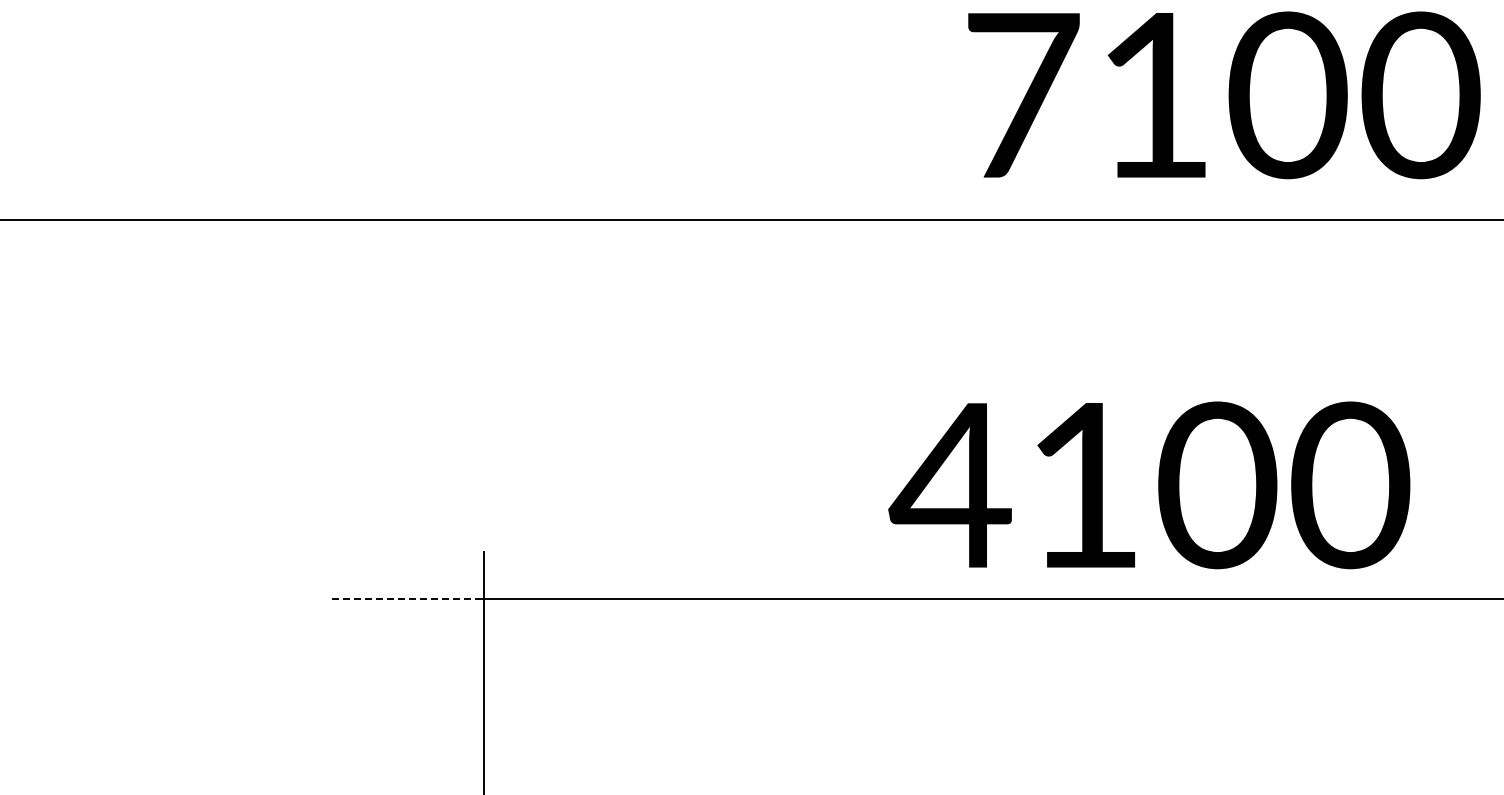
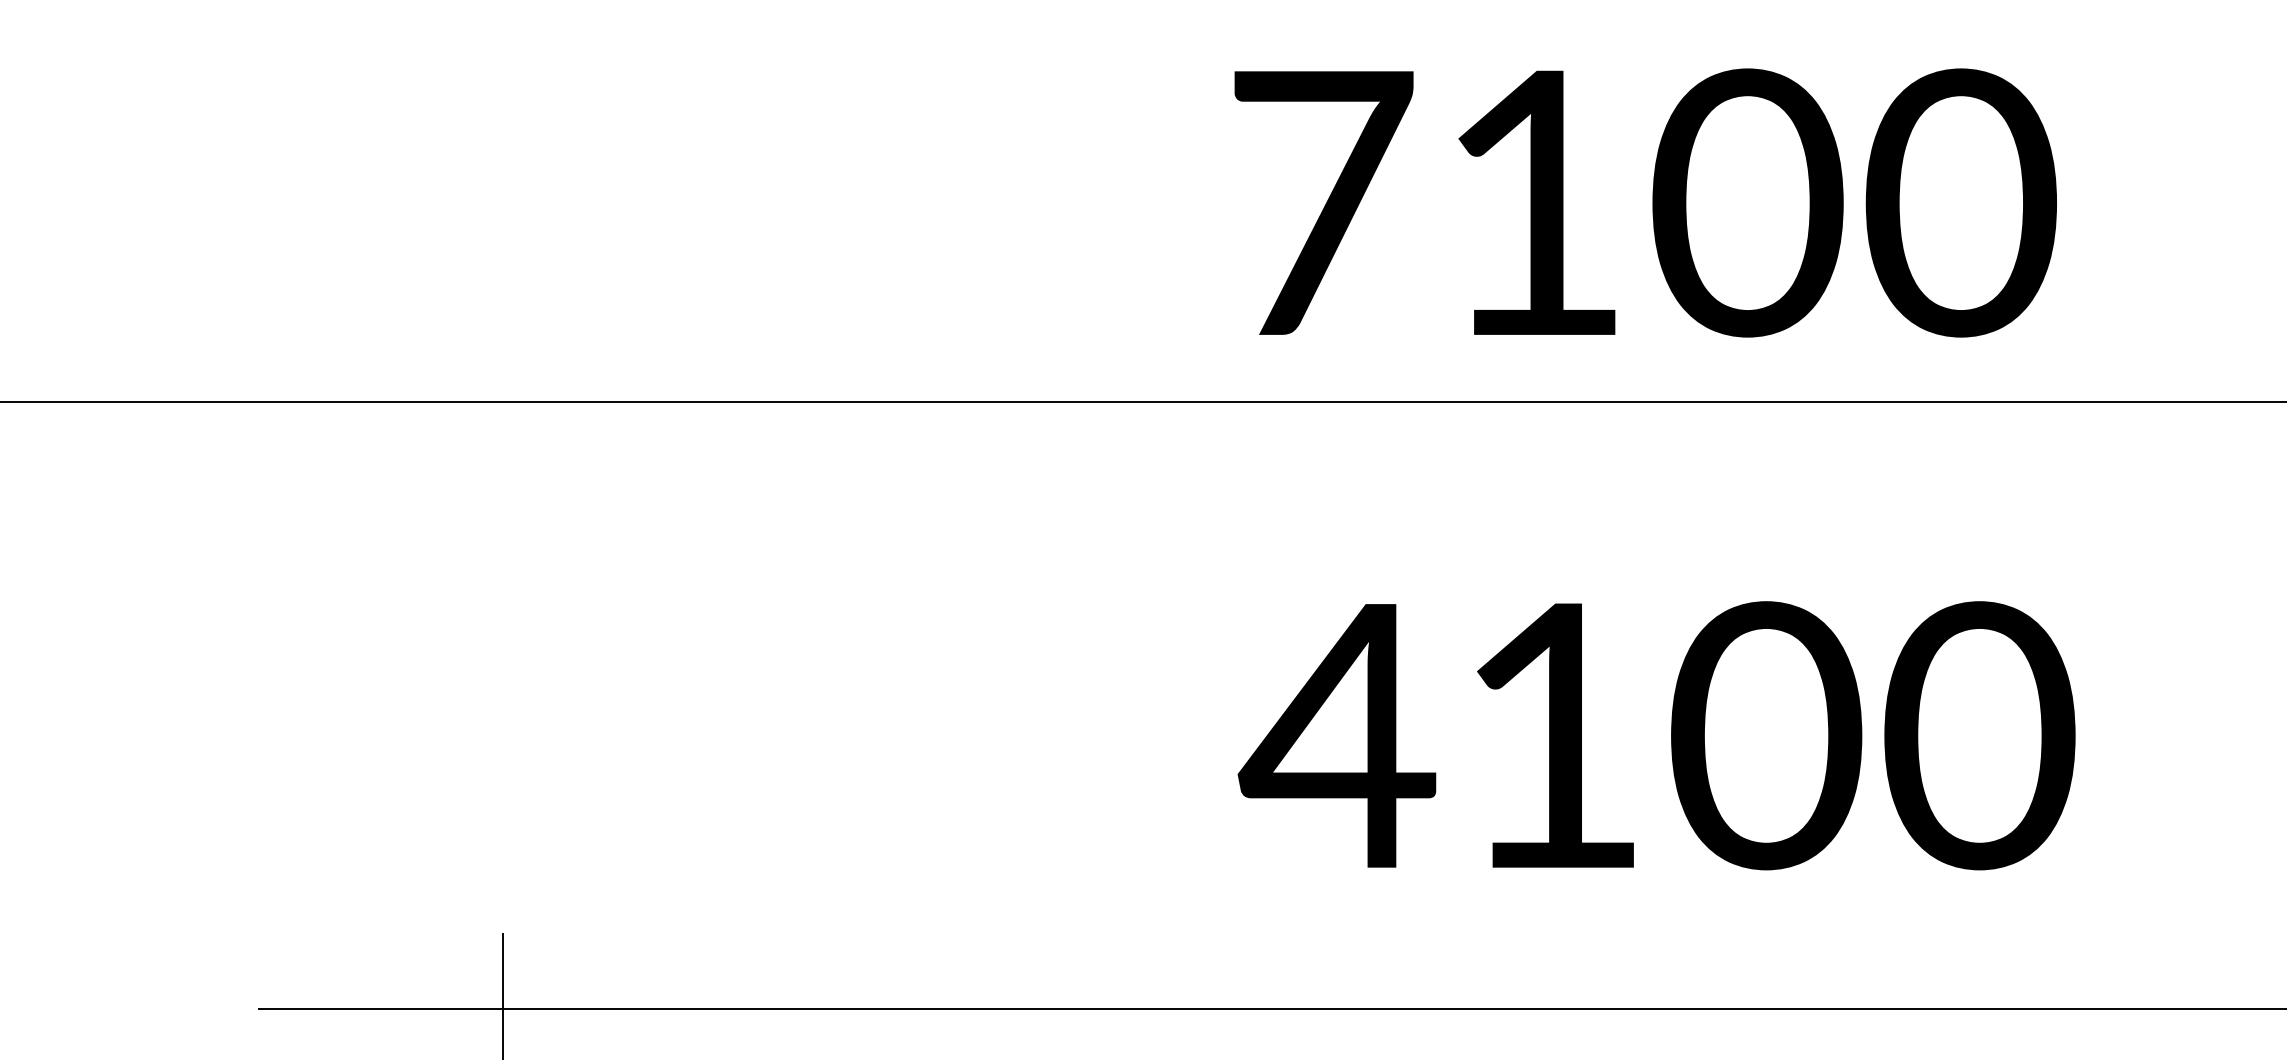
text: (1224, 95) -> (1645, 203), moved
text: (1149, 485) -> (1657, 735), moved
line: (403, 598) -> (373, 1008), dashed -> solid

